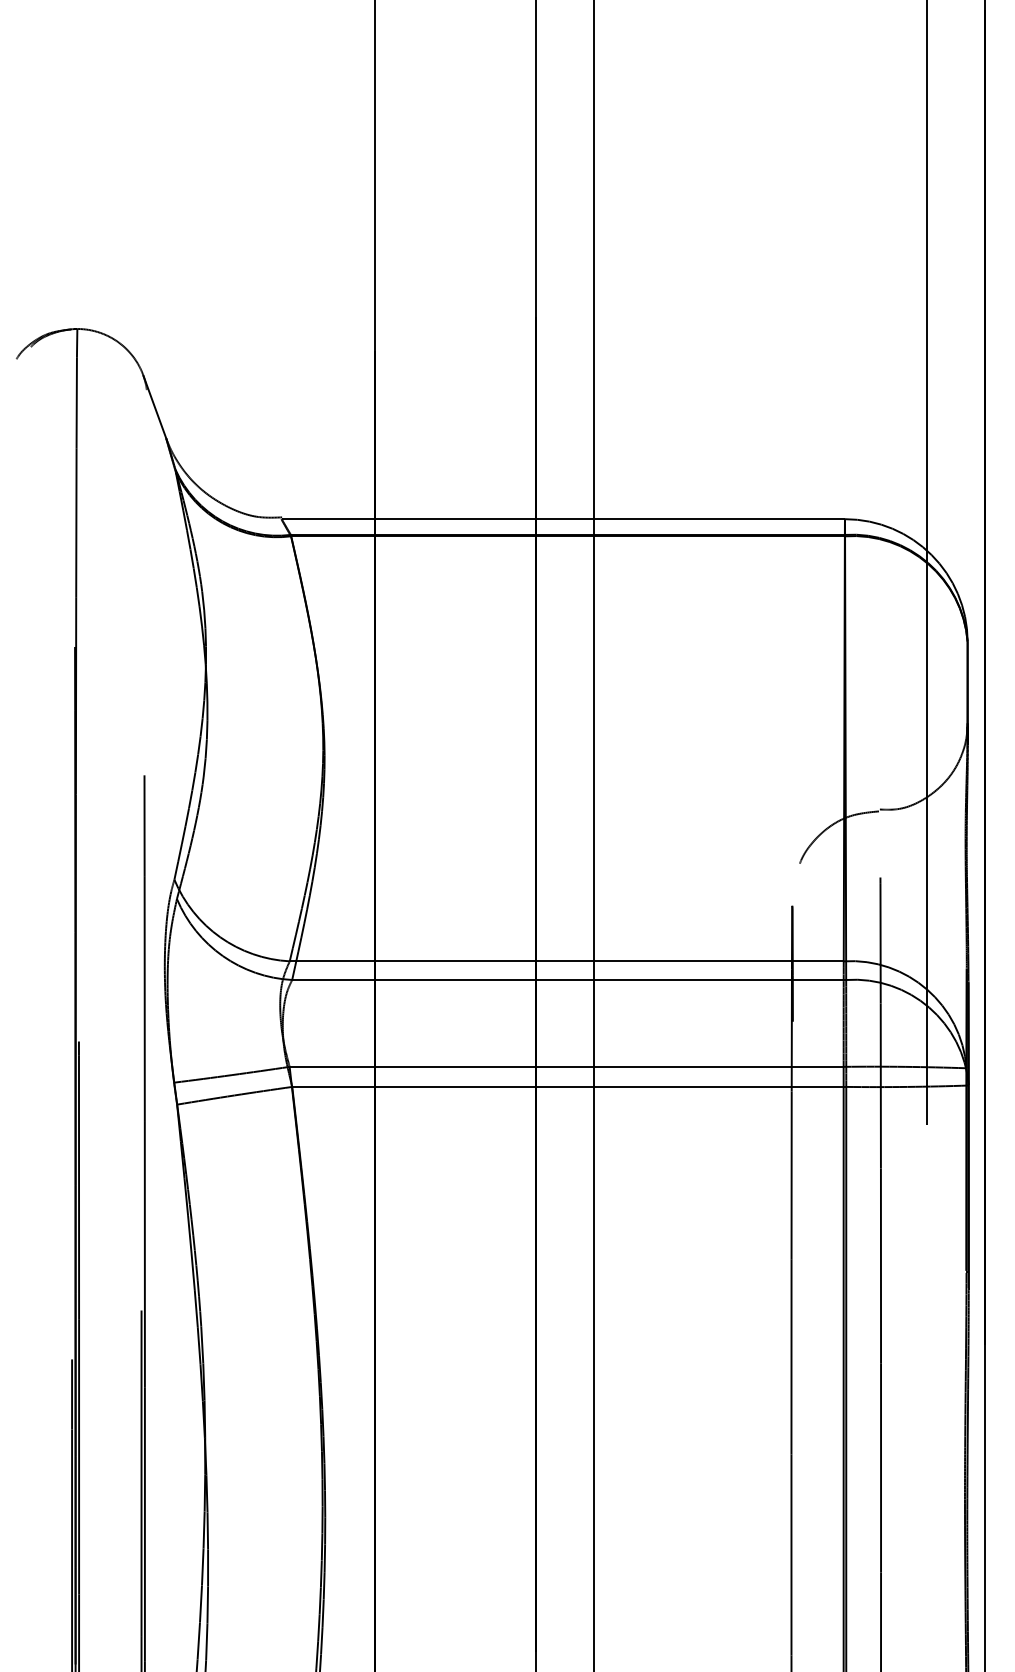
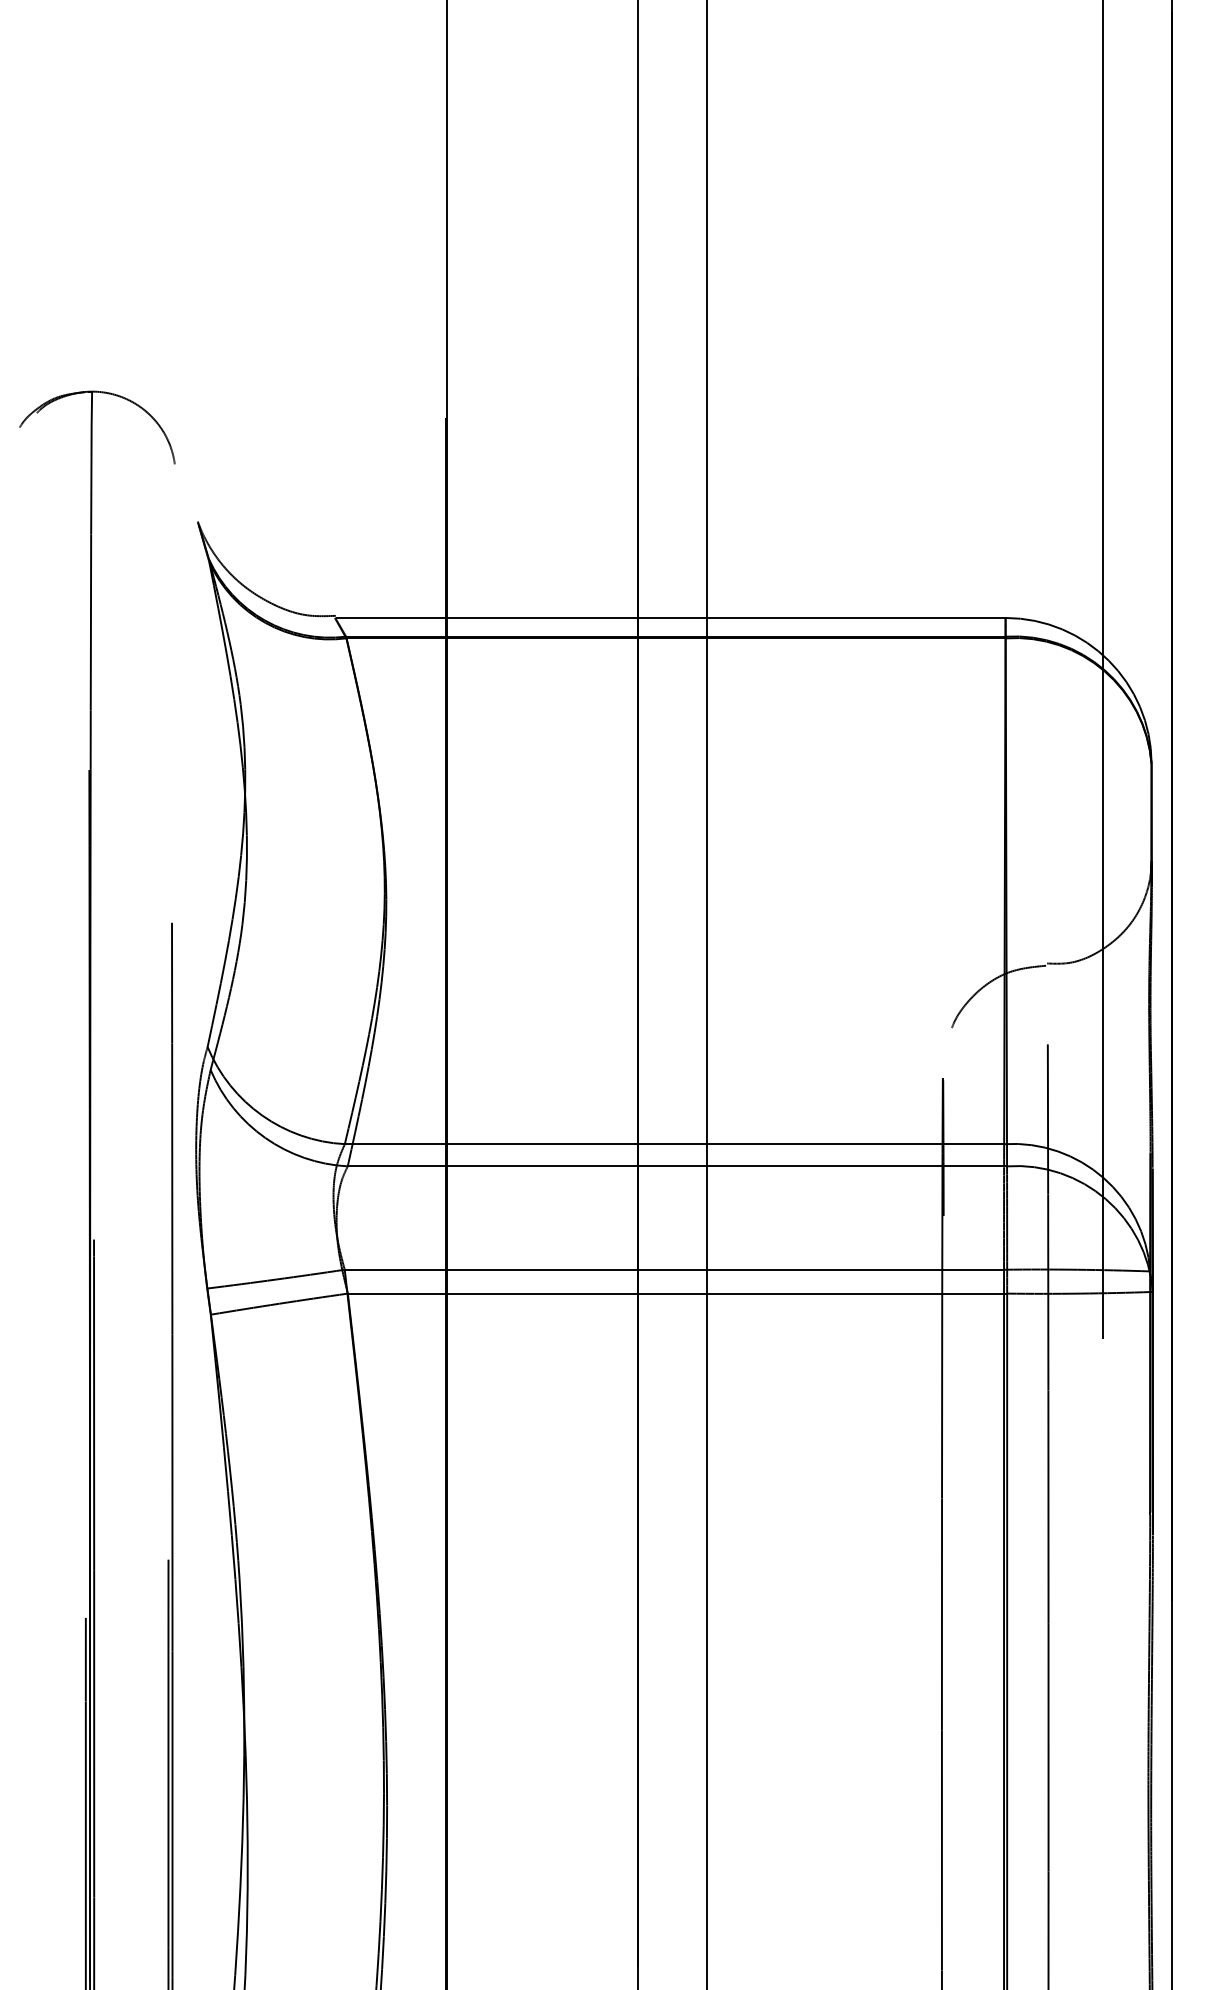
line: (154, 407) -> (184, 485), removed

